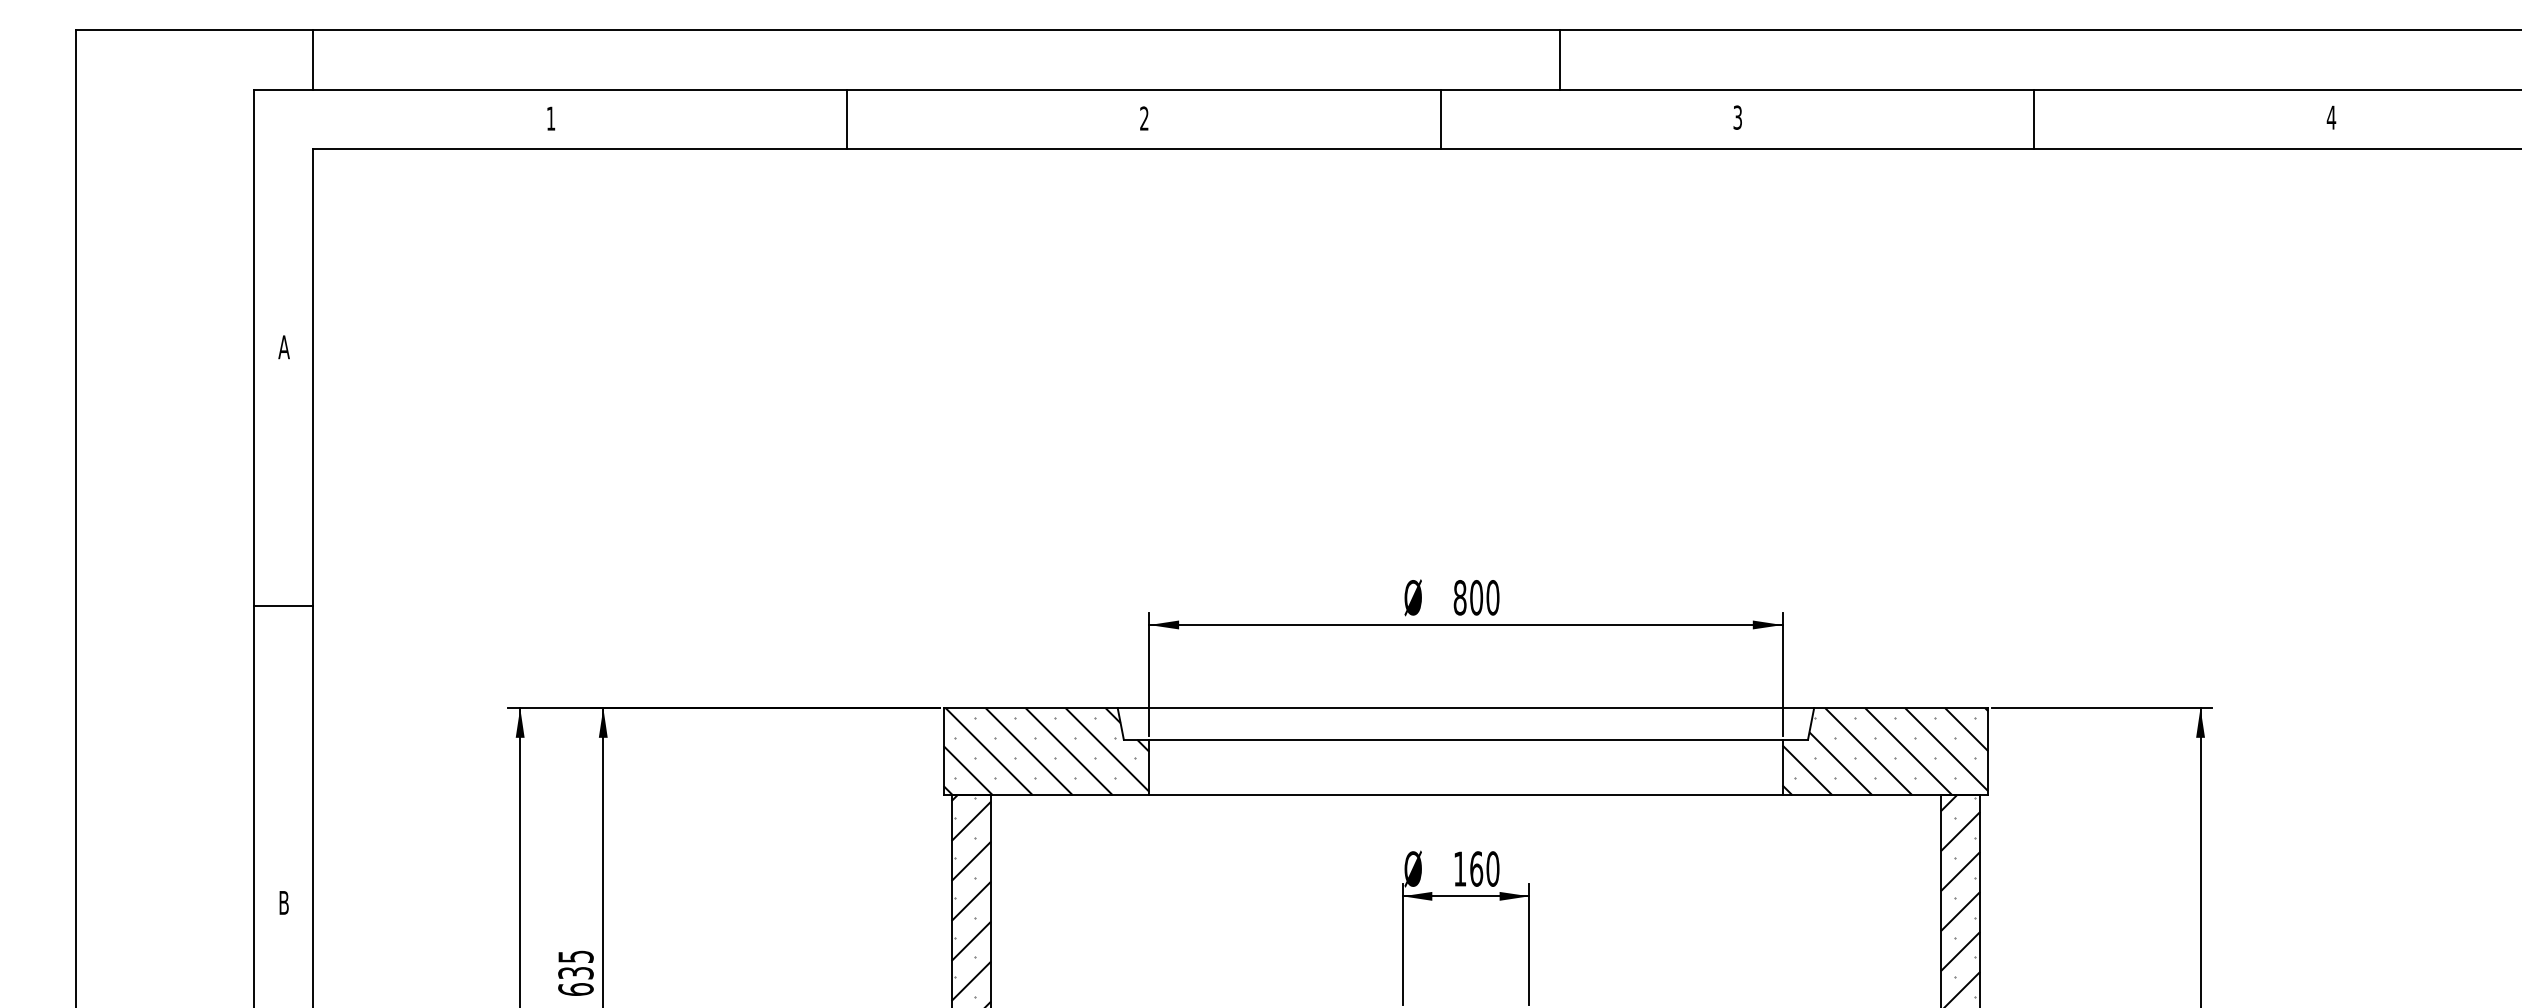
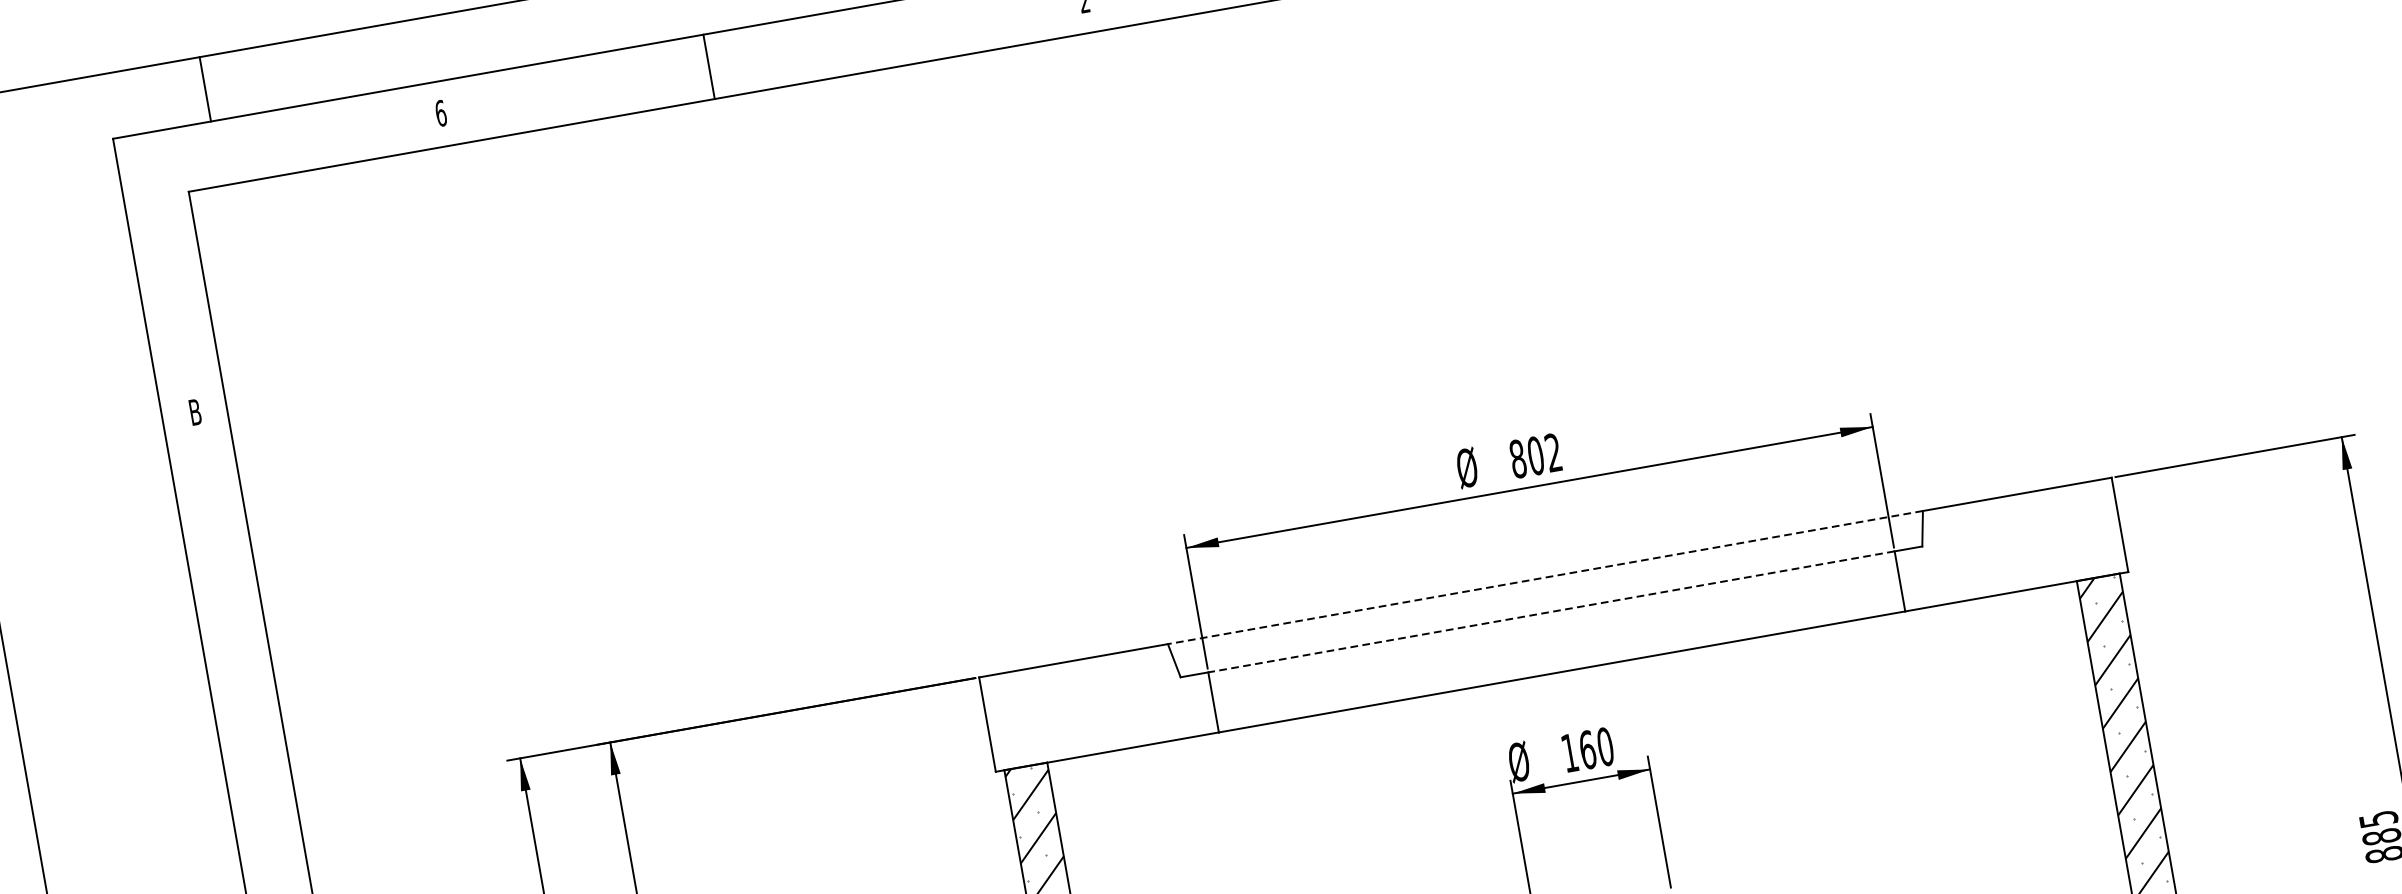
line: (313, 59) -> (205, 88), moved
text: (550, 118) -> (440, 113), 1 -> 6
line: (847, 119) -> (709, 67), moved
text: (283, 347) -> (194, 412), A -> B
text: (1492, 597) -> (1553, 452), 800 -> 802
line: (283, 606) -> (244, 693), removed
line: (1465, 708) -> (1545, 578), solid -> dashed
line: (1465, 739) -> (1550, 611), solid -> dashed
hatch: (1046, 751) -> (1099, 704), removed
hatch: (1885, 751) -> (2008, 544), removed

